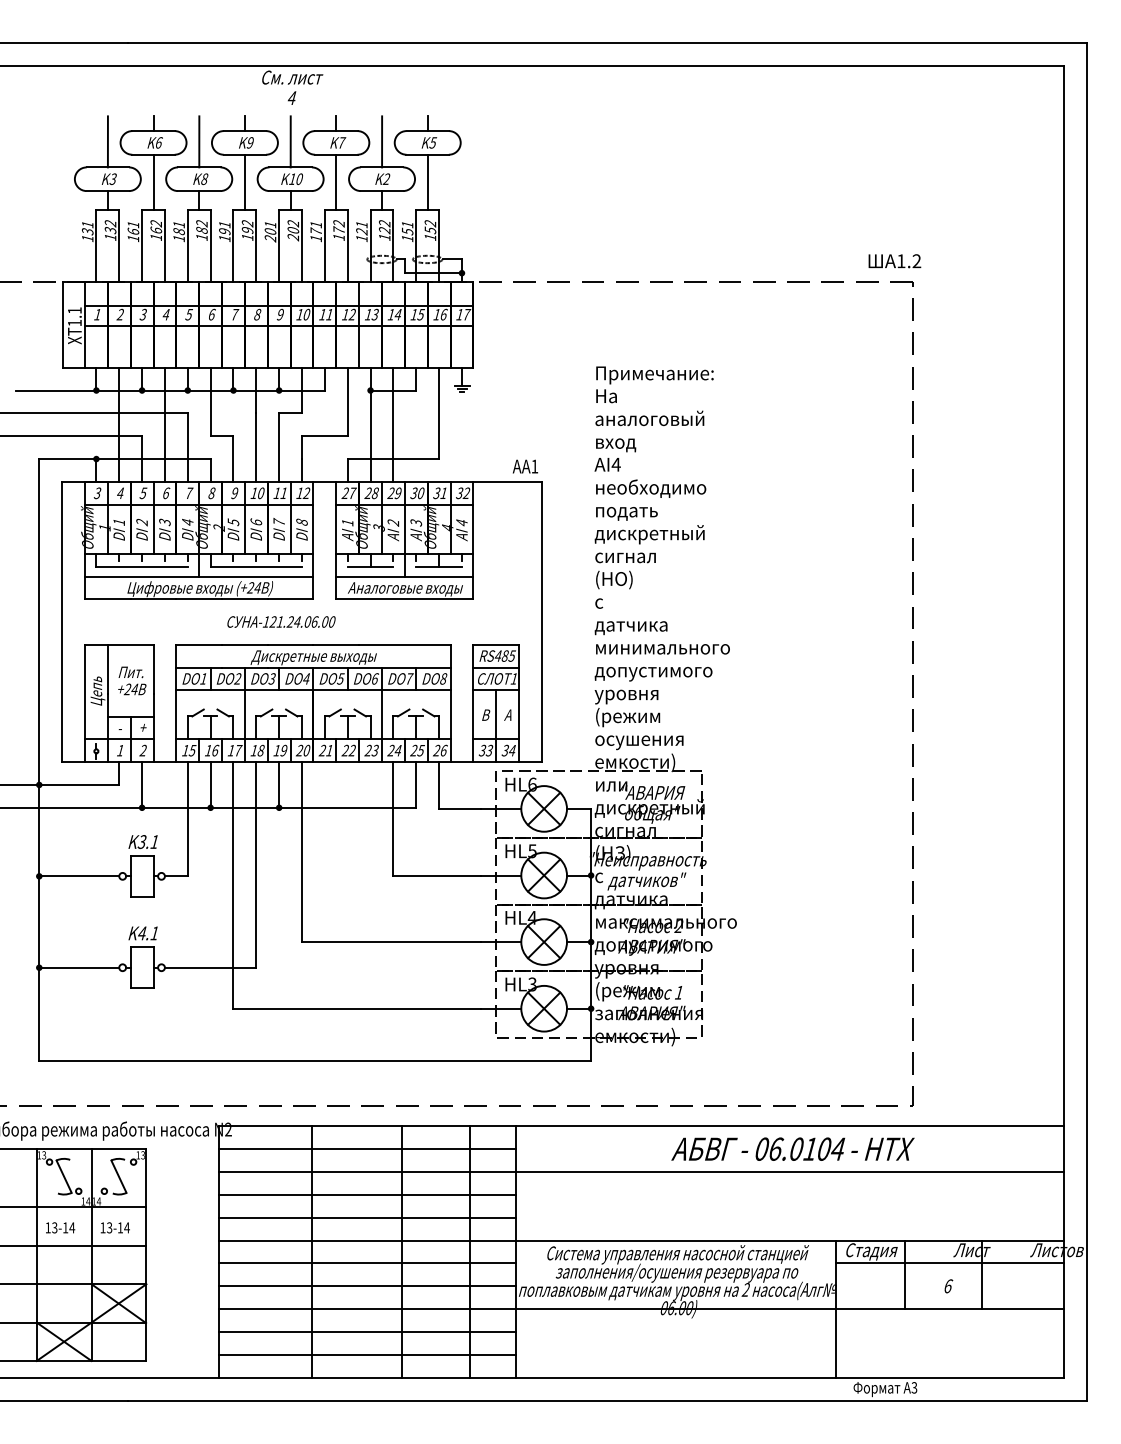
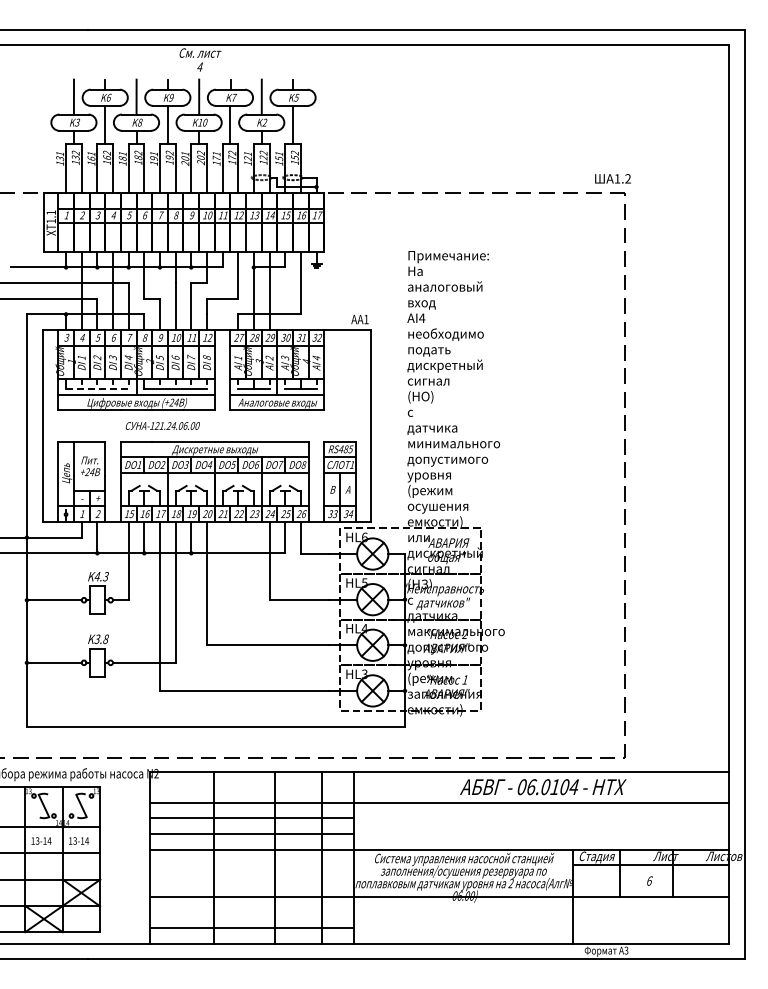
line: (142, 567) -> (97, 388), solid -> dashed
text: (280, 621) -> (162, 425), moved
text: (148, 841) -> (101, 576), K3.1 -> K4.3
text: (148, 933) -> (101, 639), K4.1 -> K3.8
line: (367, 1149) -> (251, 787), removed
line: (367, 1263) -> (251, 865), removed
line: (367, 1286) -> (251, 881), removed
line: (367, 1332) -> (251, 912), removed

